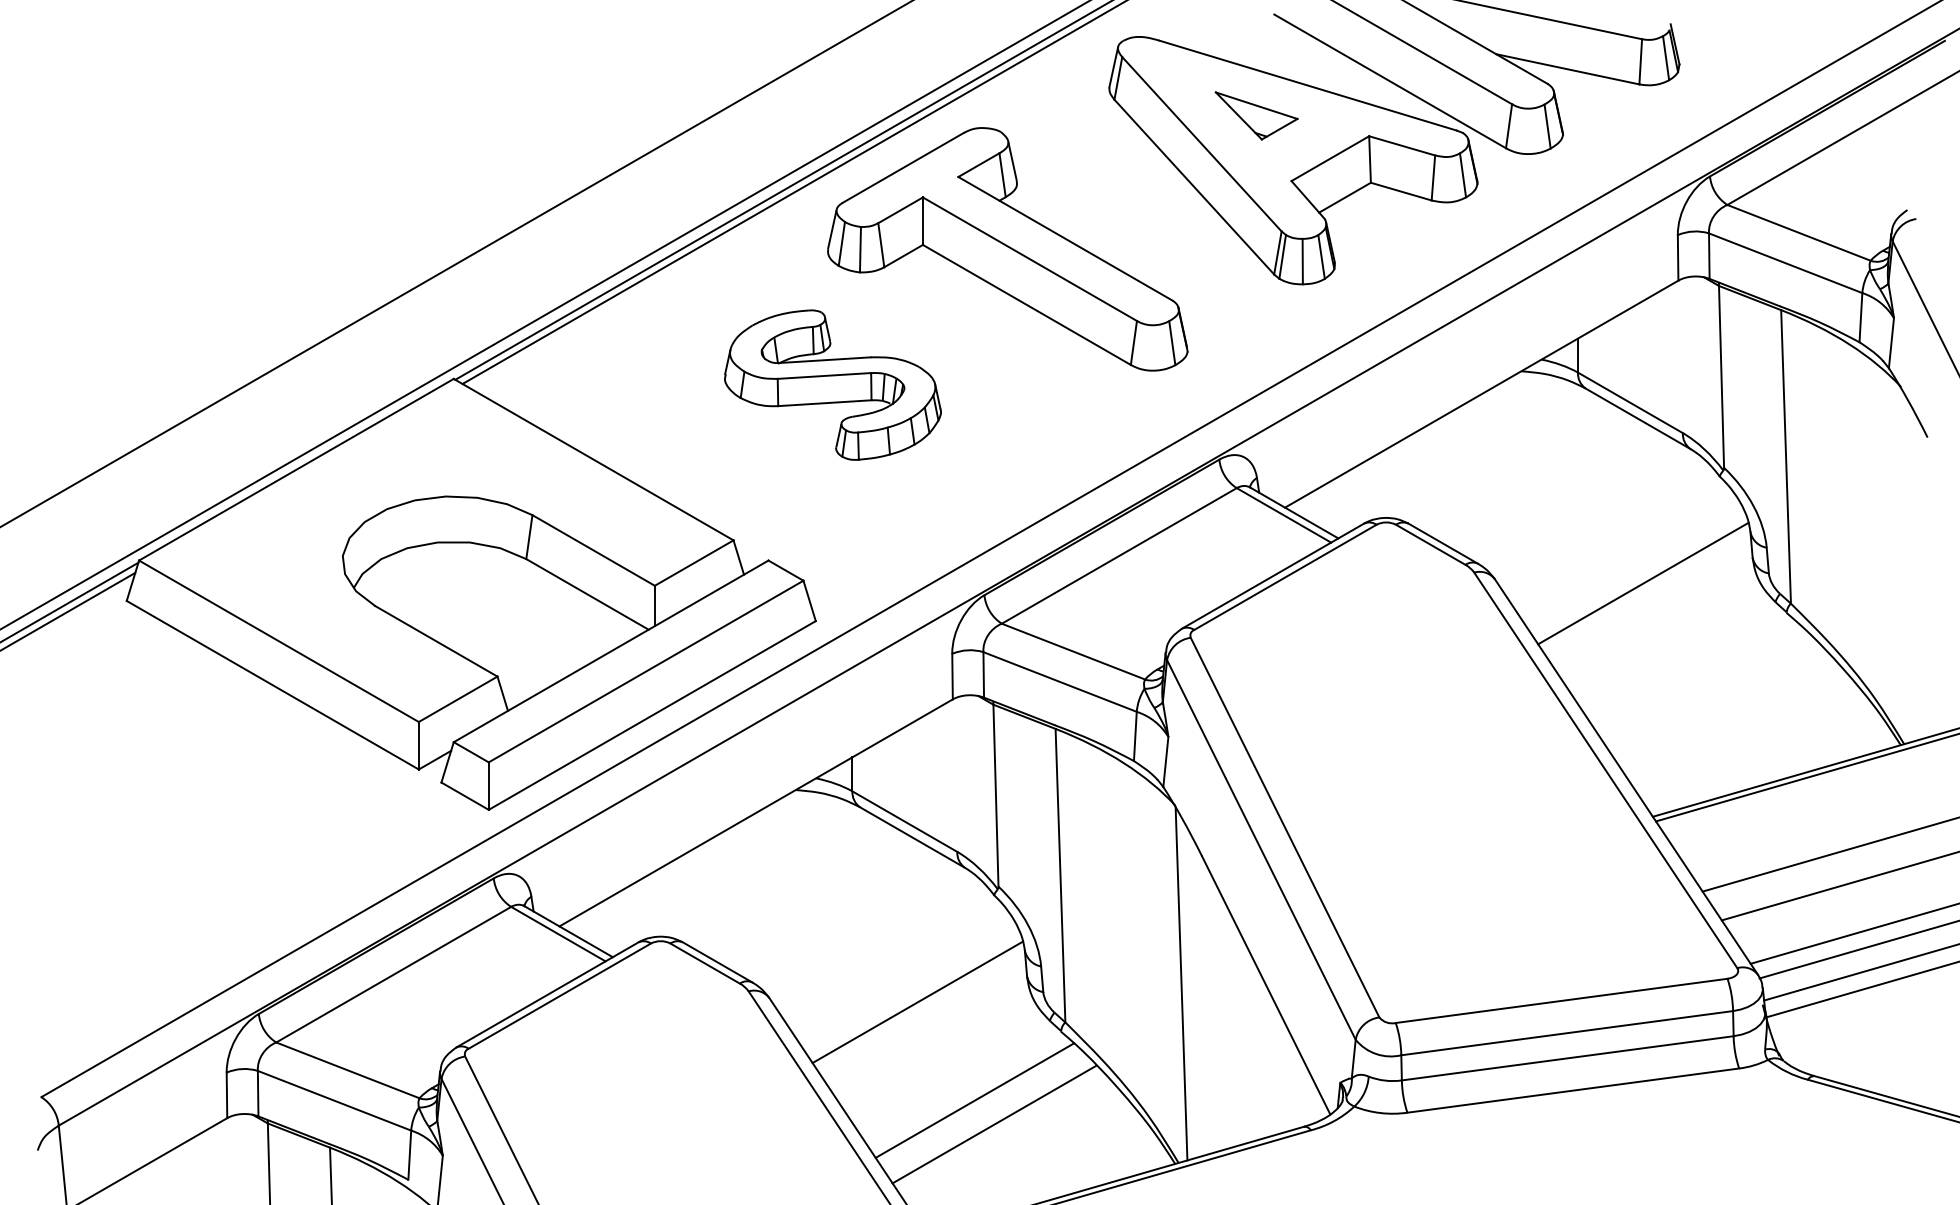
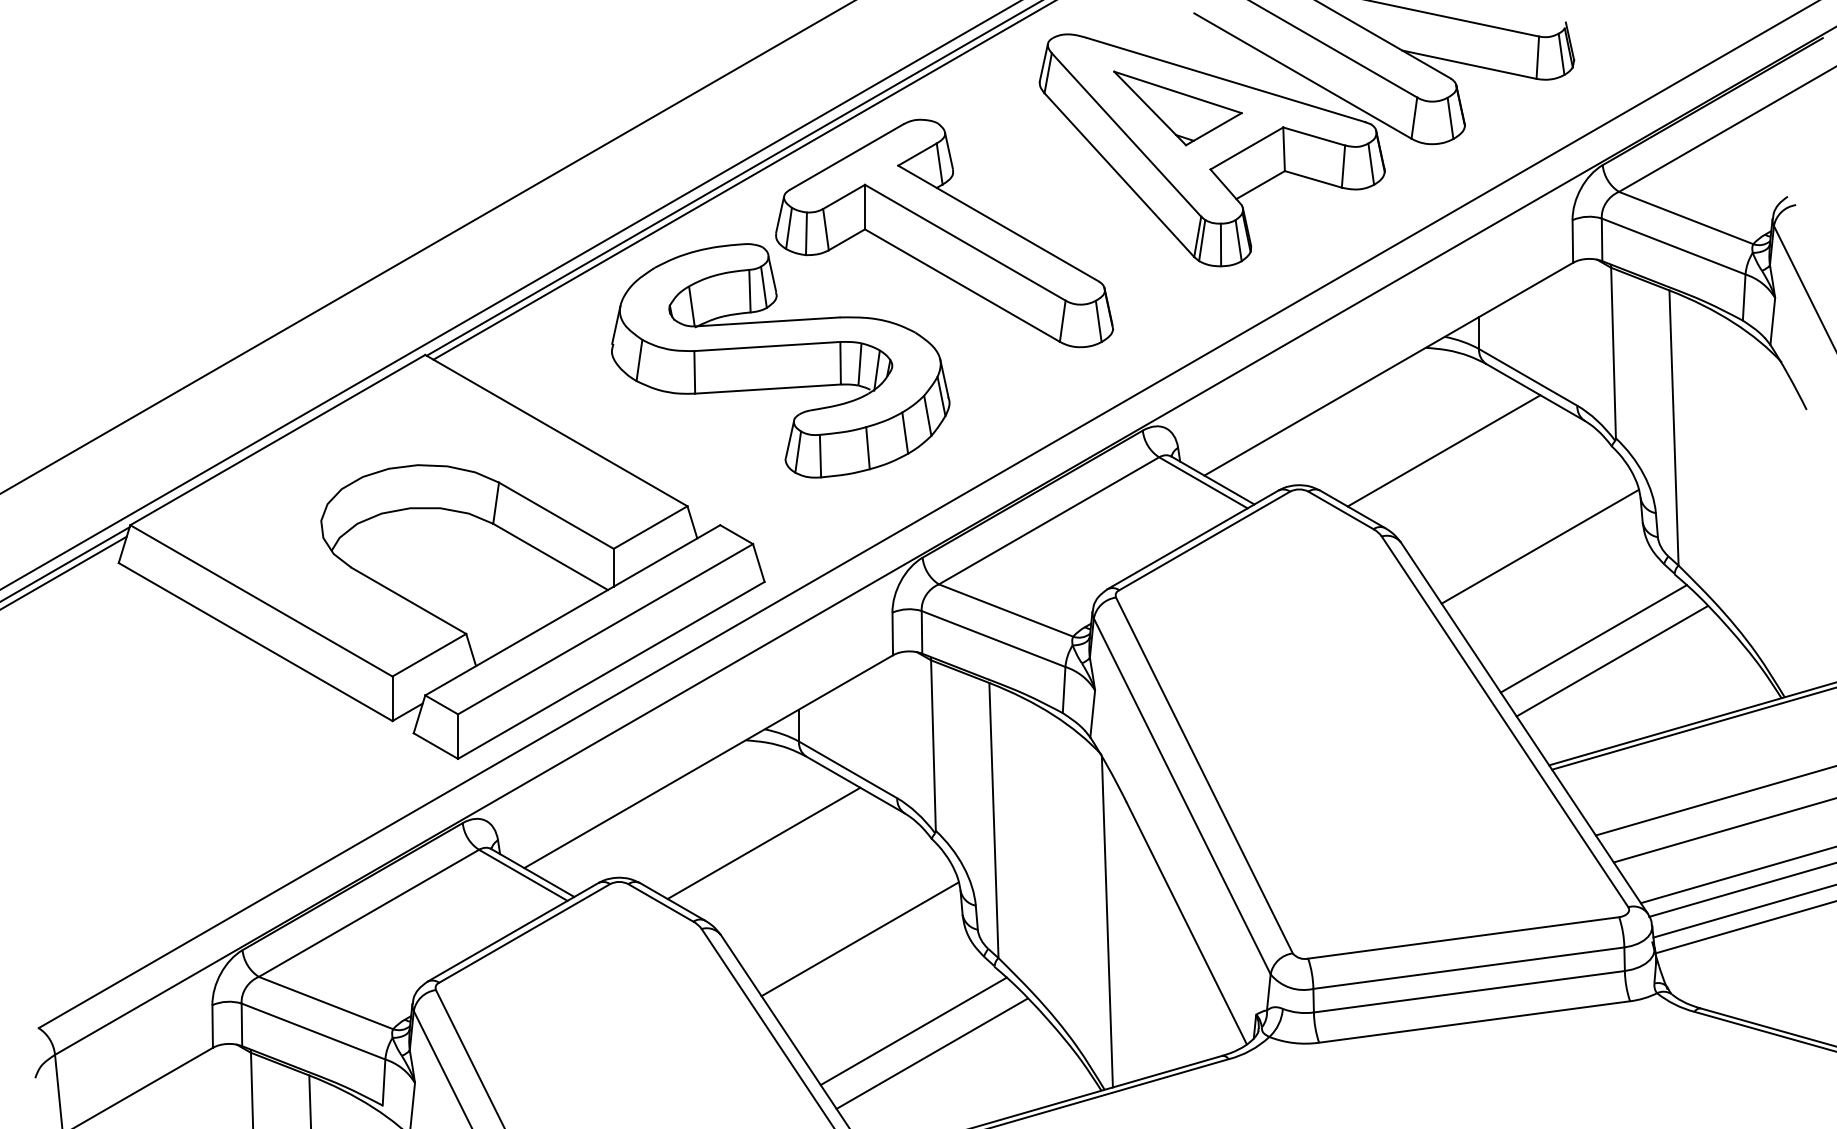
part: (1256, 115) -> (1177, 108), size x1.67
part: (832, 384) -> (780, 360), size x1.67
line: (1540, 480) -> (1443, 450), added
line: (1700, 681) -> (1593, 638), added
line: (1719, 705) -> (1611, 661), added
line: (815, 899) -> (764, 842), added

